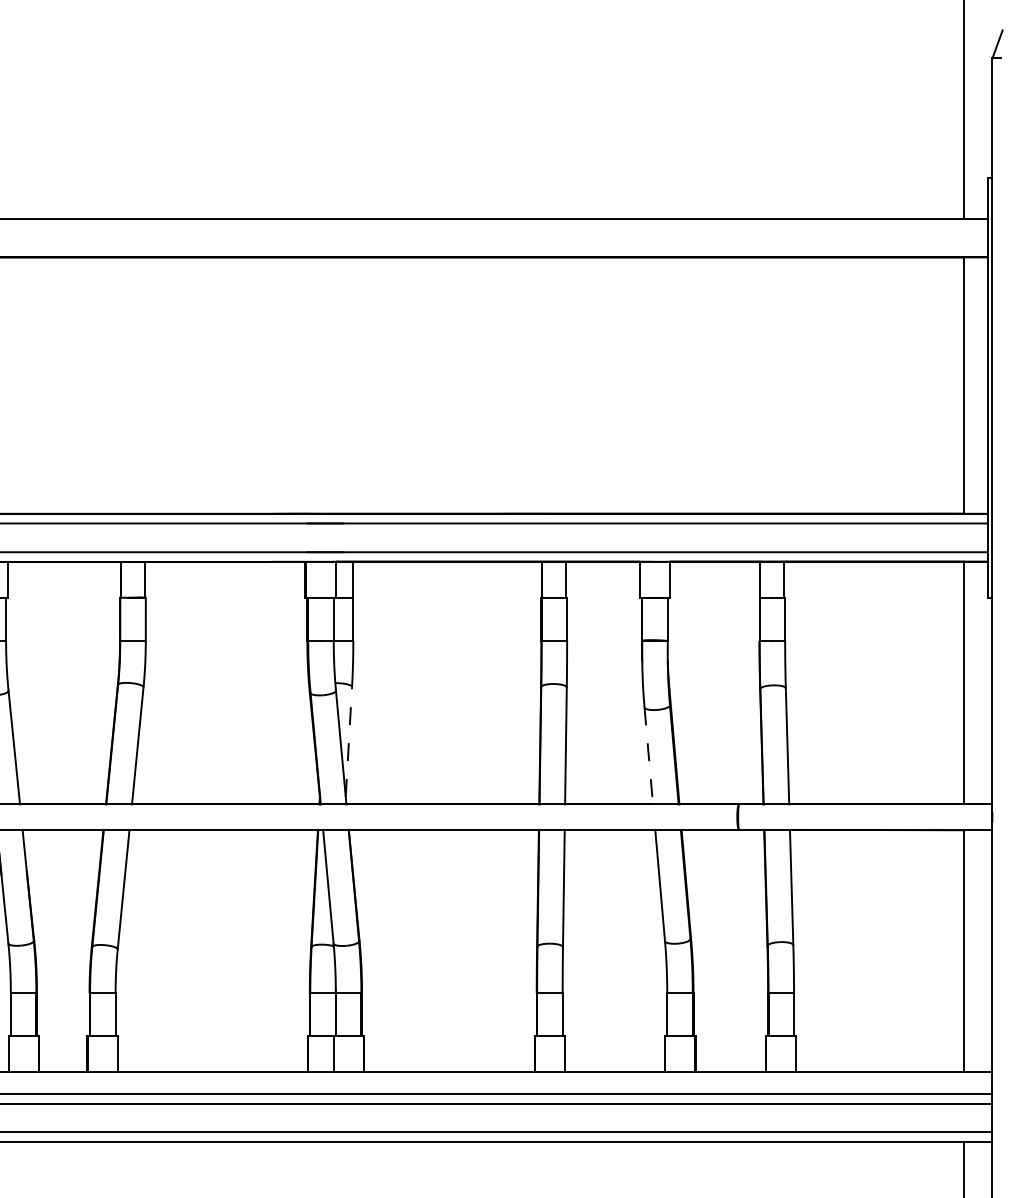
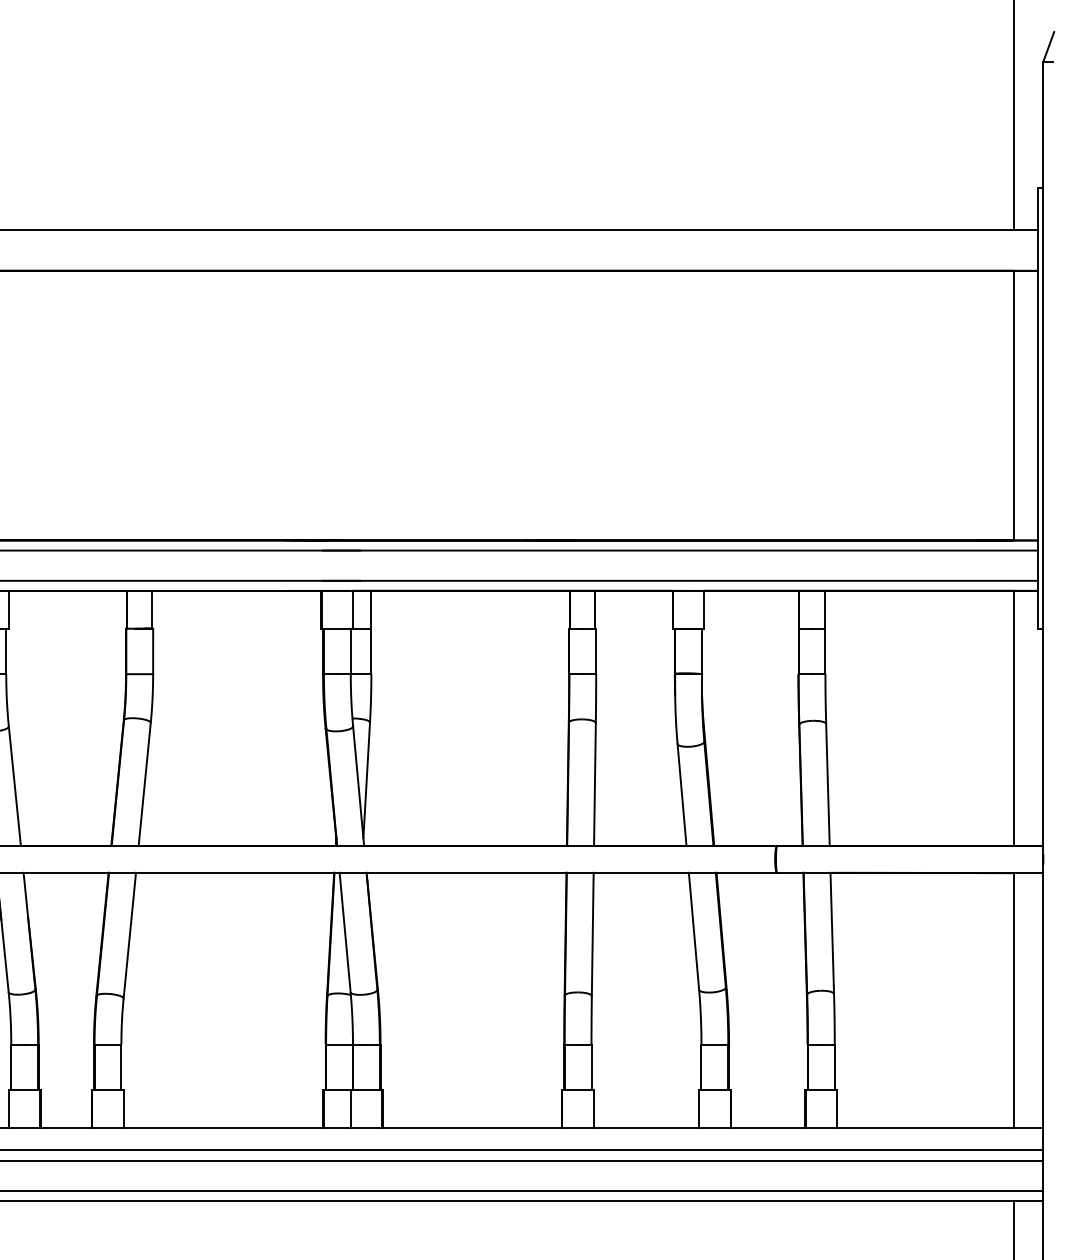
line: (348, 742) -> (366, 780), dashed -> solid
line: (649, 756) -> (682, 795), dashed -> solid

